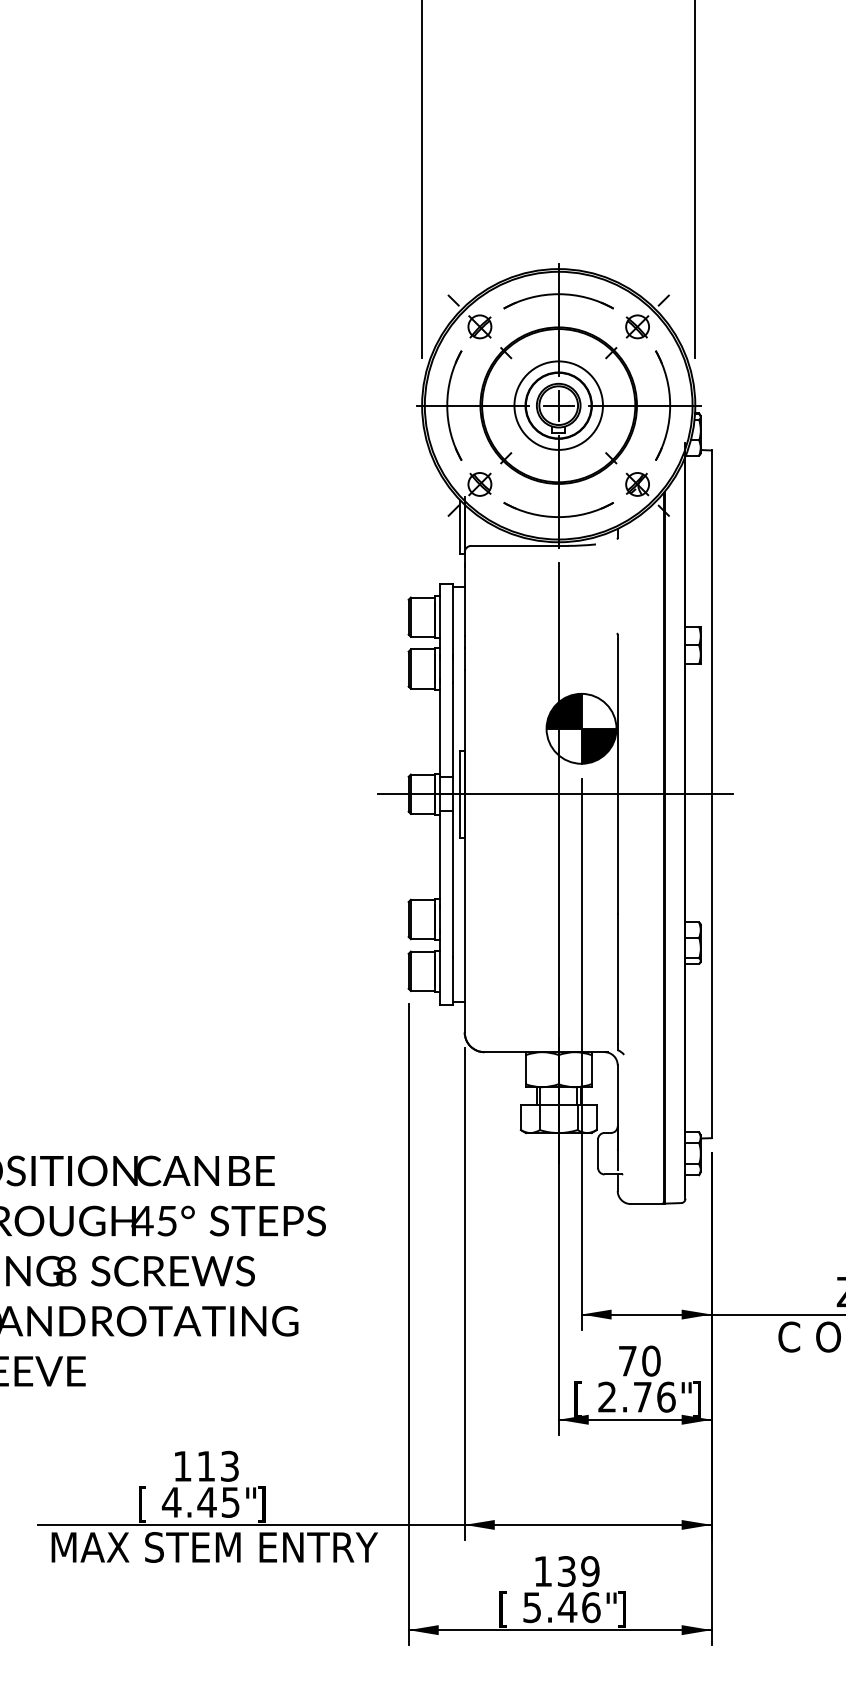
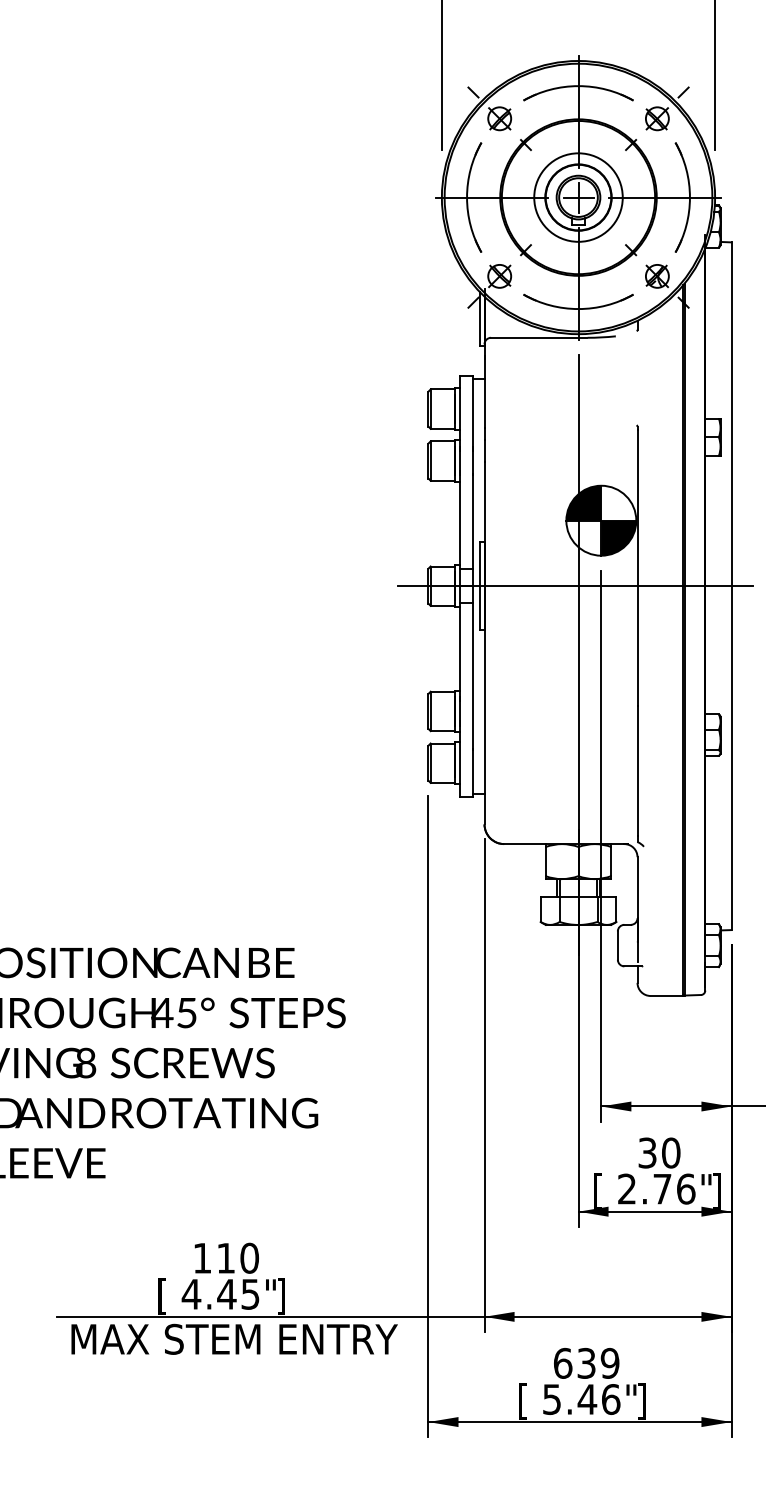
text: (627, 1360) -> (647, 1152), 70 -> 30
text: (229, 1465) -> (249, 1257), 113 -> 110
text: (543, 1571) -> (563, 1363), 139 -> 639

